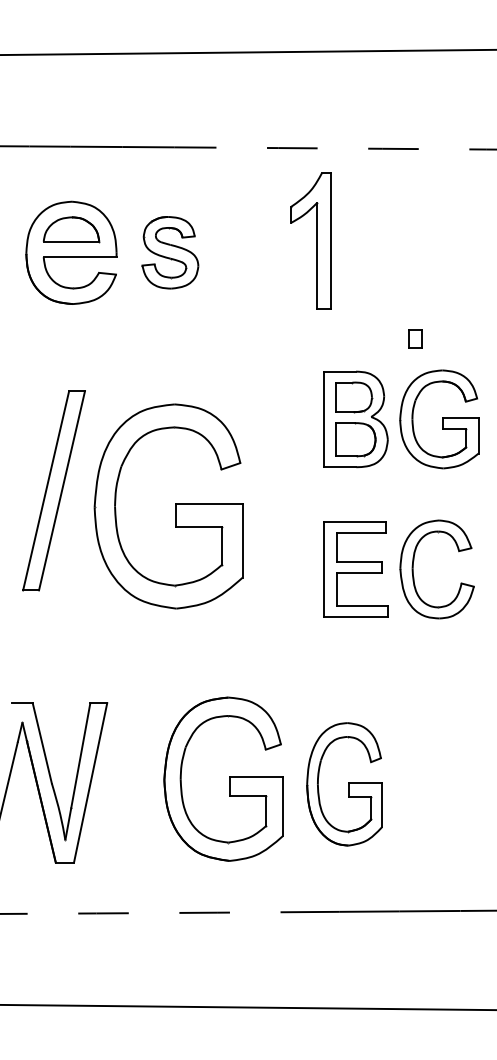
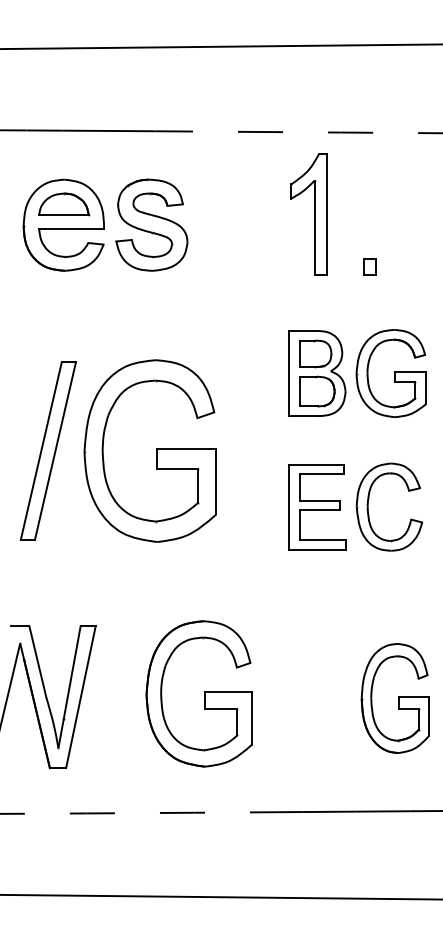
part: (310, 240) -> (308, 214), moved
part: (169, 252) -> (151, 224), size x1.43
part: (414, 338) -> (369, 266), moved
part: (53, 490) -> (47, 450), moved
part: (343, 784) -> (394, 698), moved

